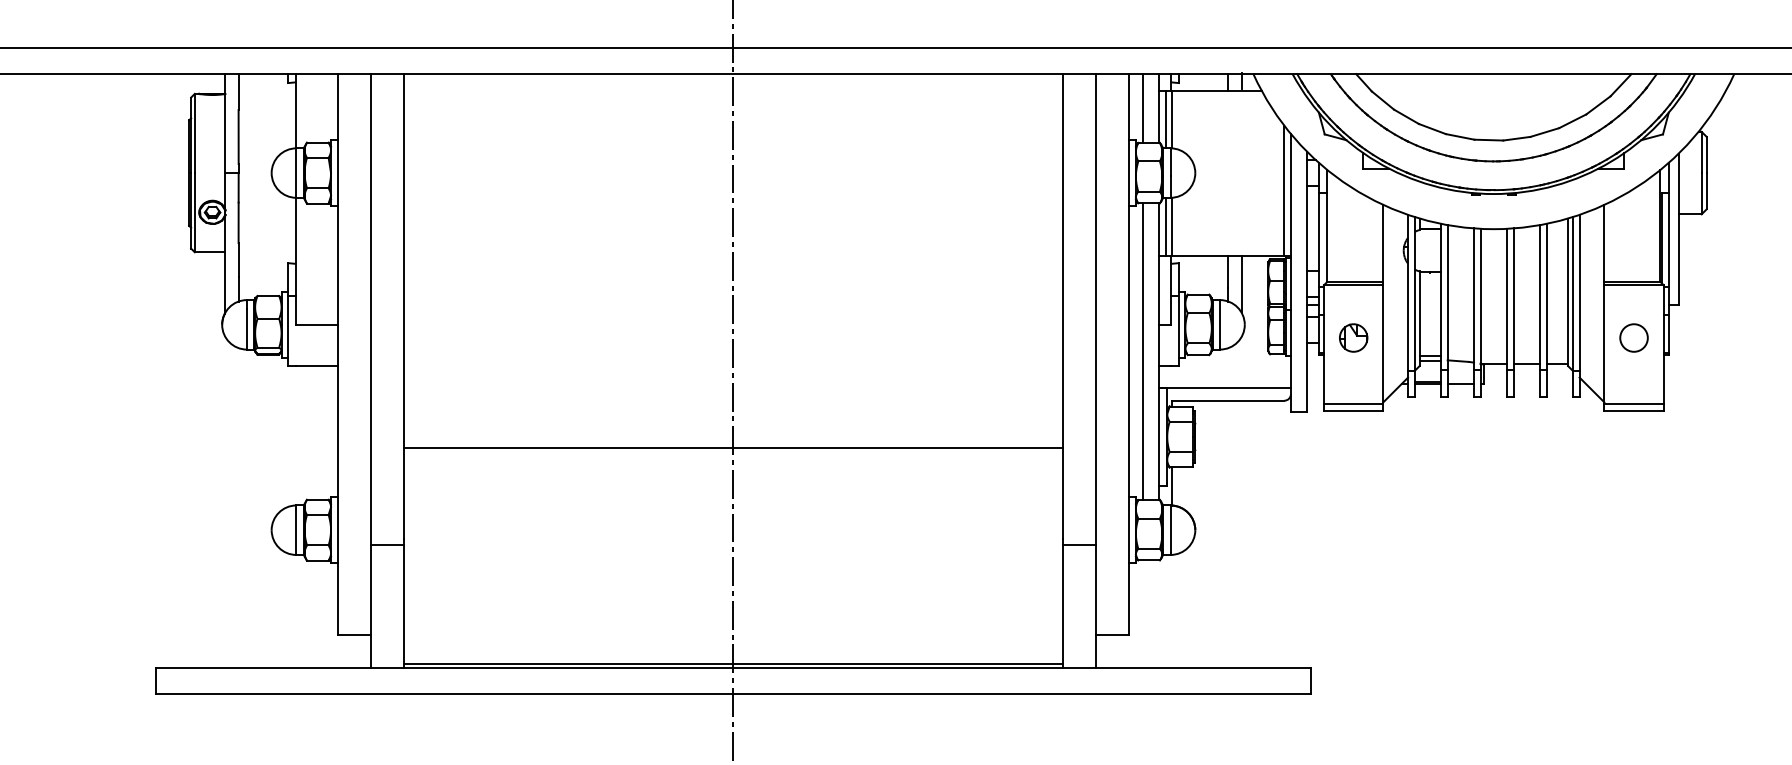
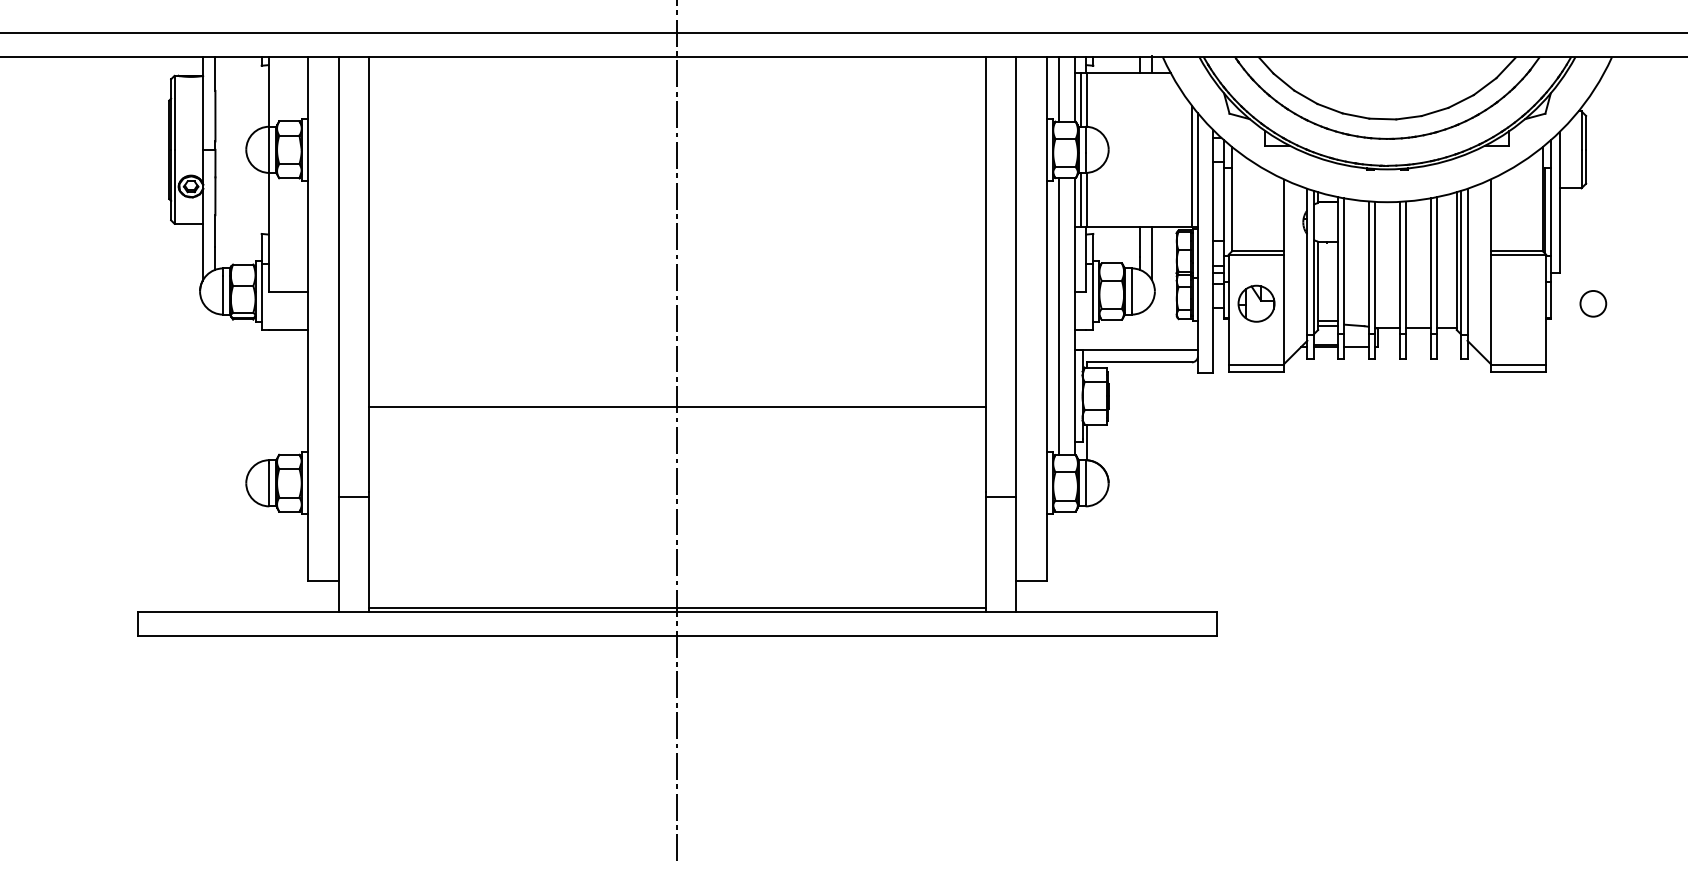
part: (1353, 337) -> (1256, 303), size x1.4
circle: (1634, 337) -> (1593, 303), moved

